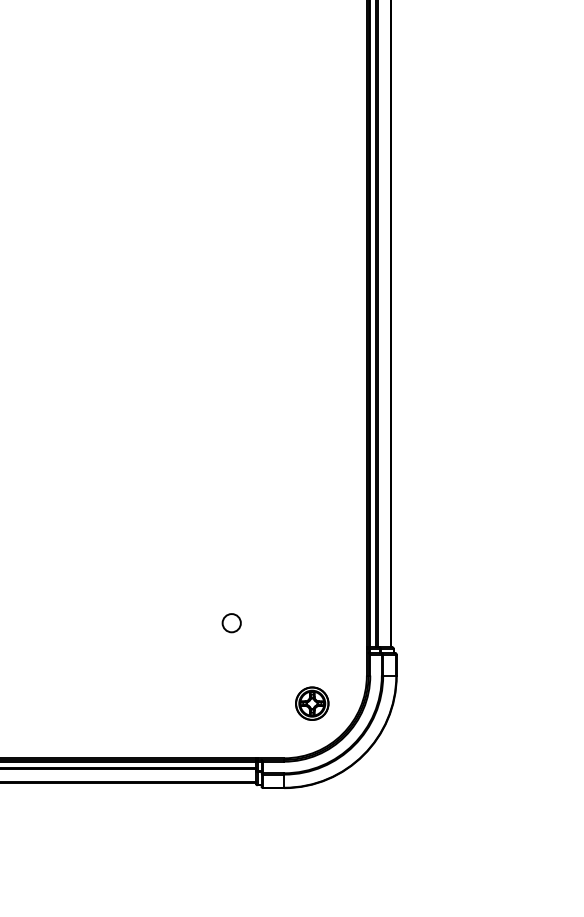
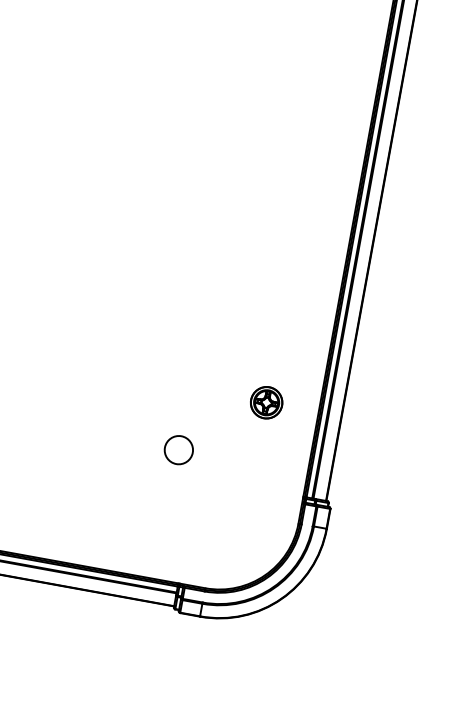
circle: (231, 623) -> (178, 450), size x1.6
part: (312, 703) -> (266, 402), moved

